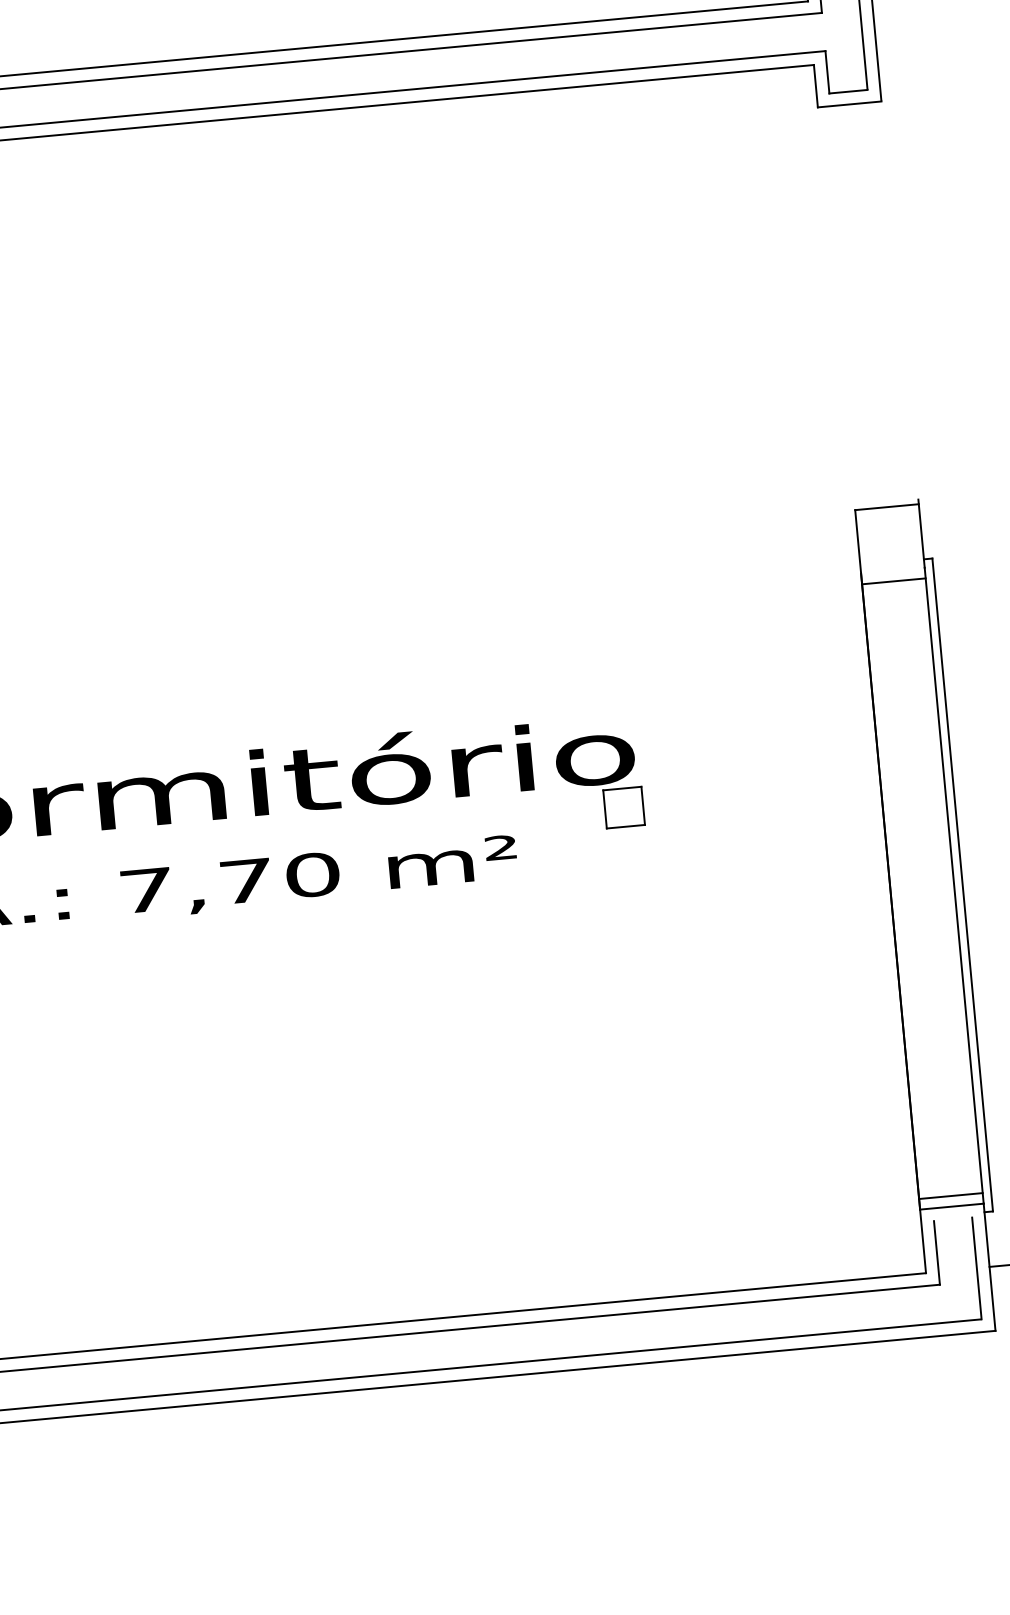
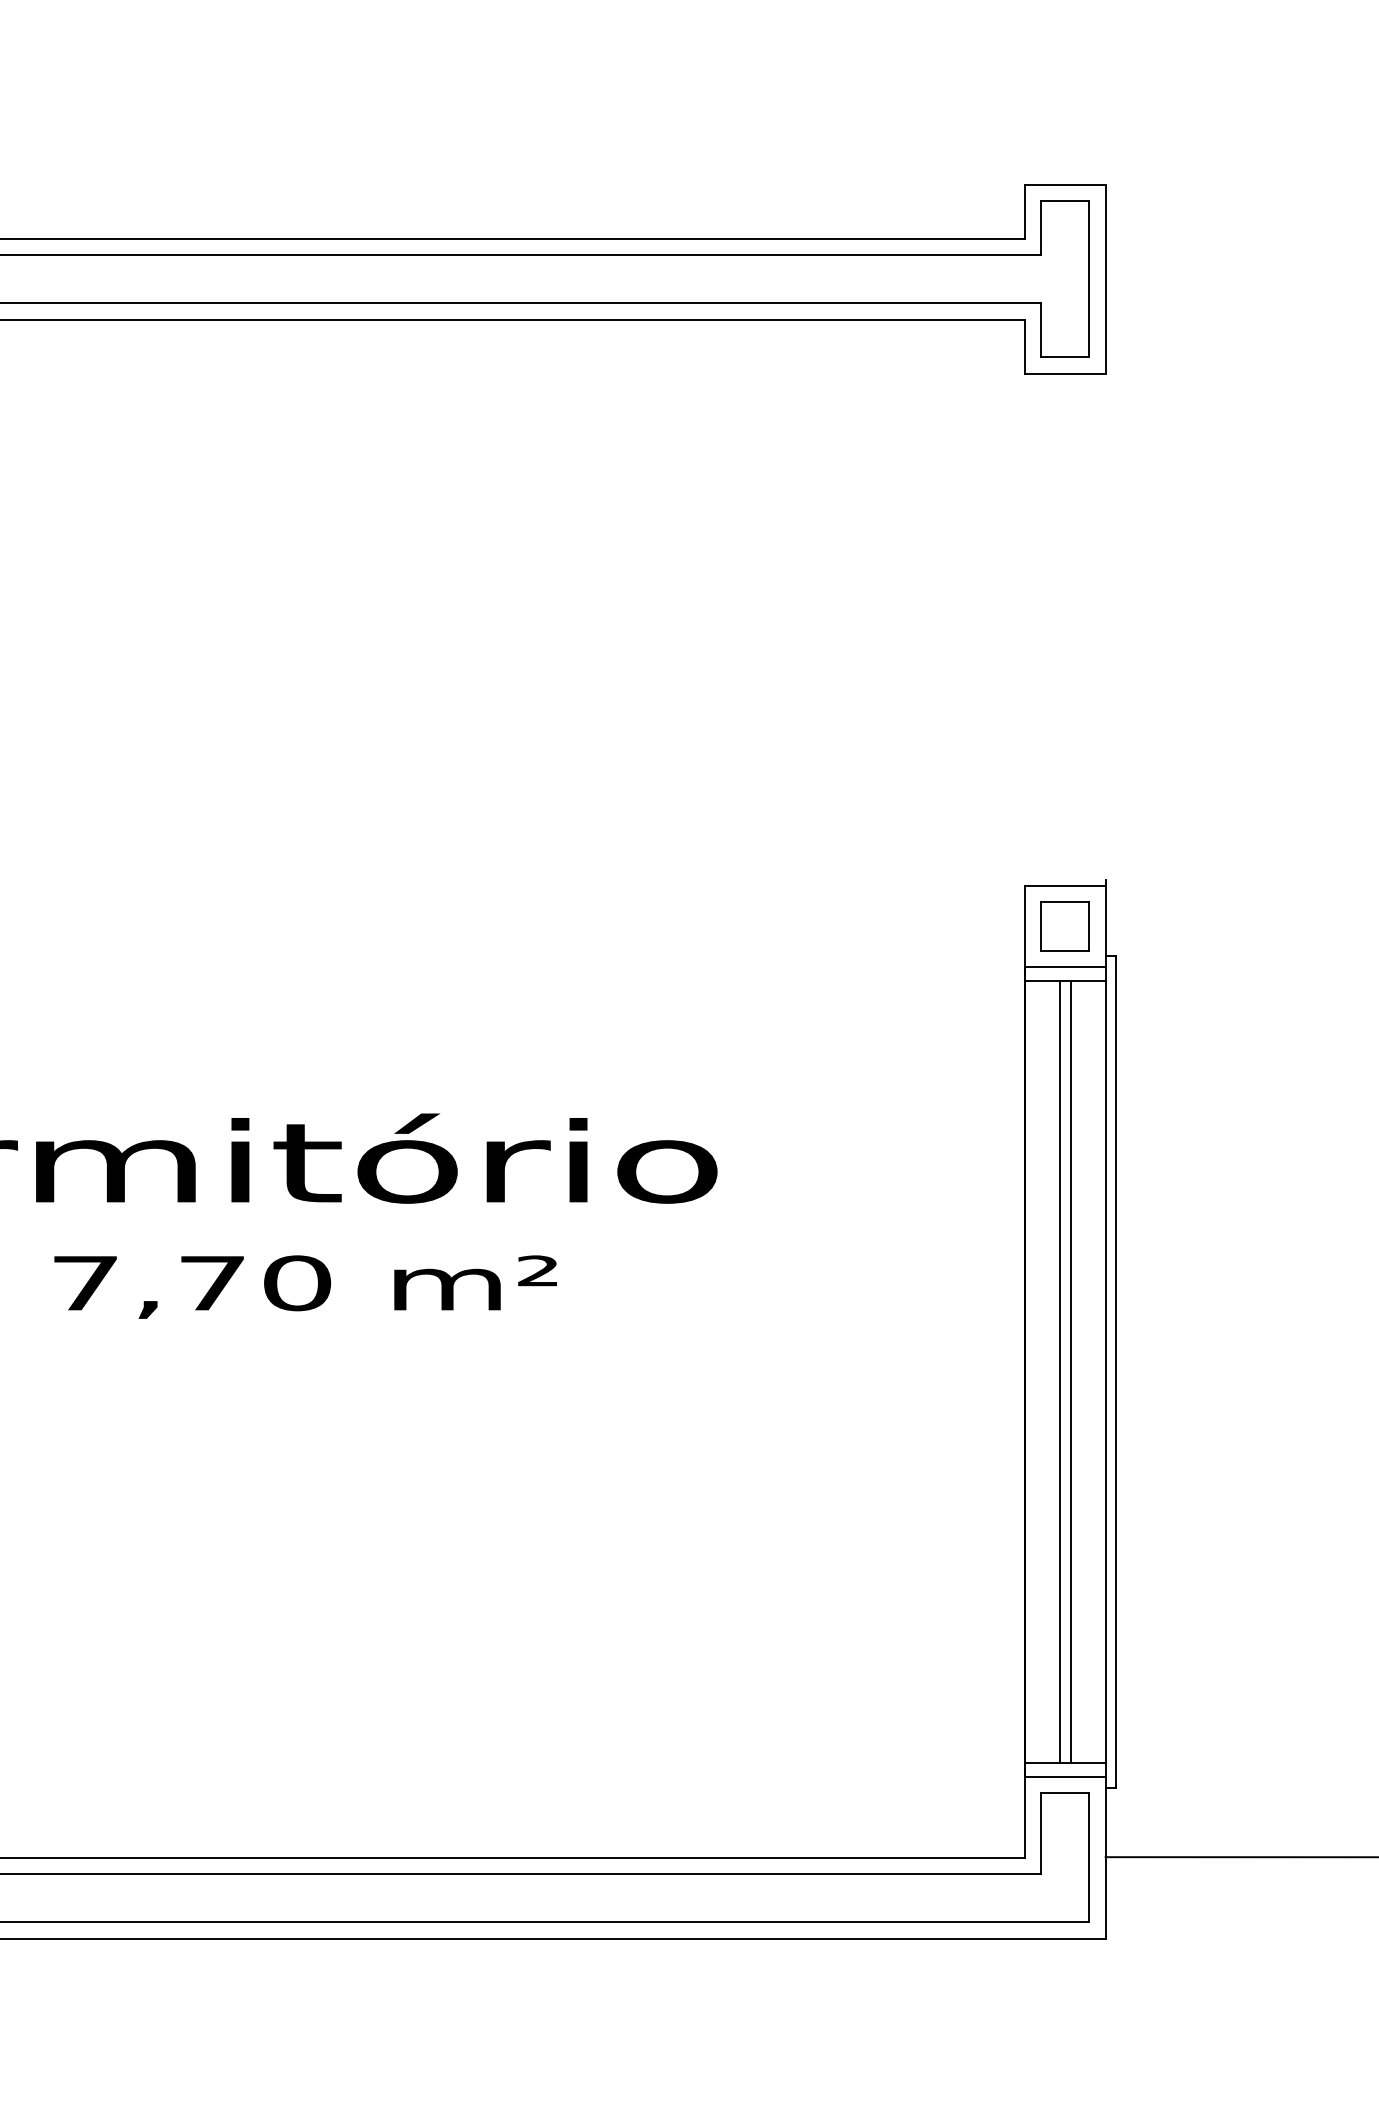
line: (892, 571) -> (1064, 967), added
part: (623, 807) -> (1064, 926), moved
line: (926, 887) -> (1070, 1371), added
line: (917, 888) -> (1059, 1371), added
line: (952, 1219) -> (1064, 1792), added

